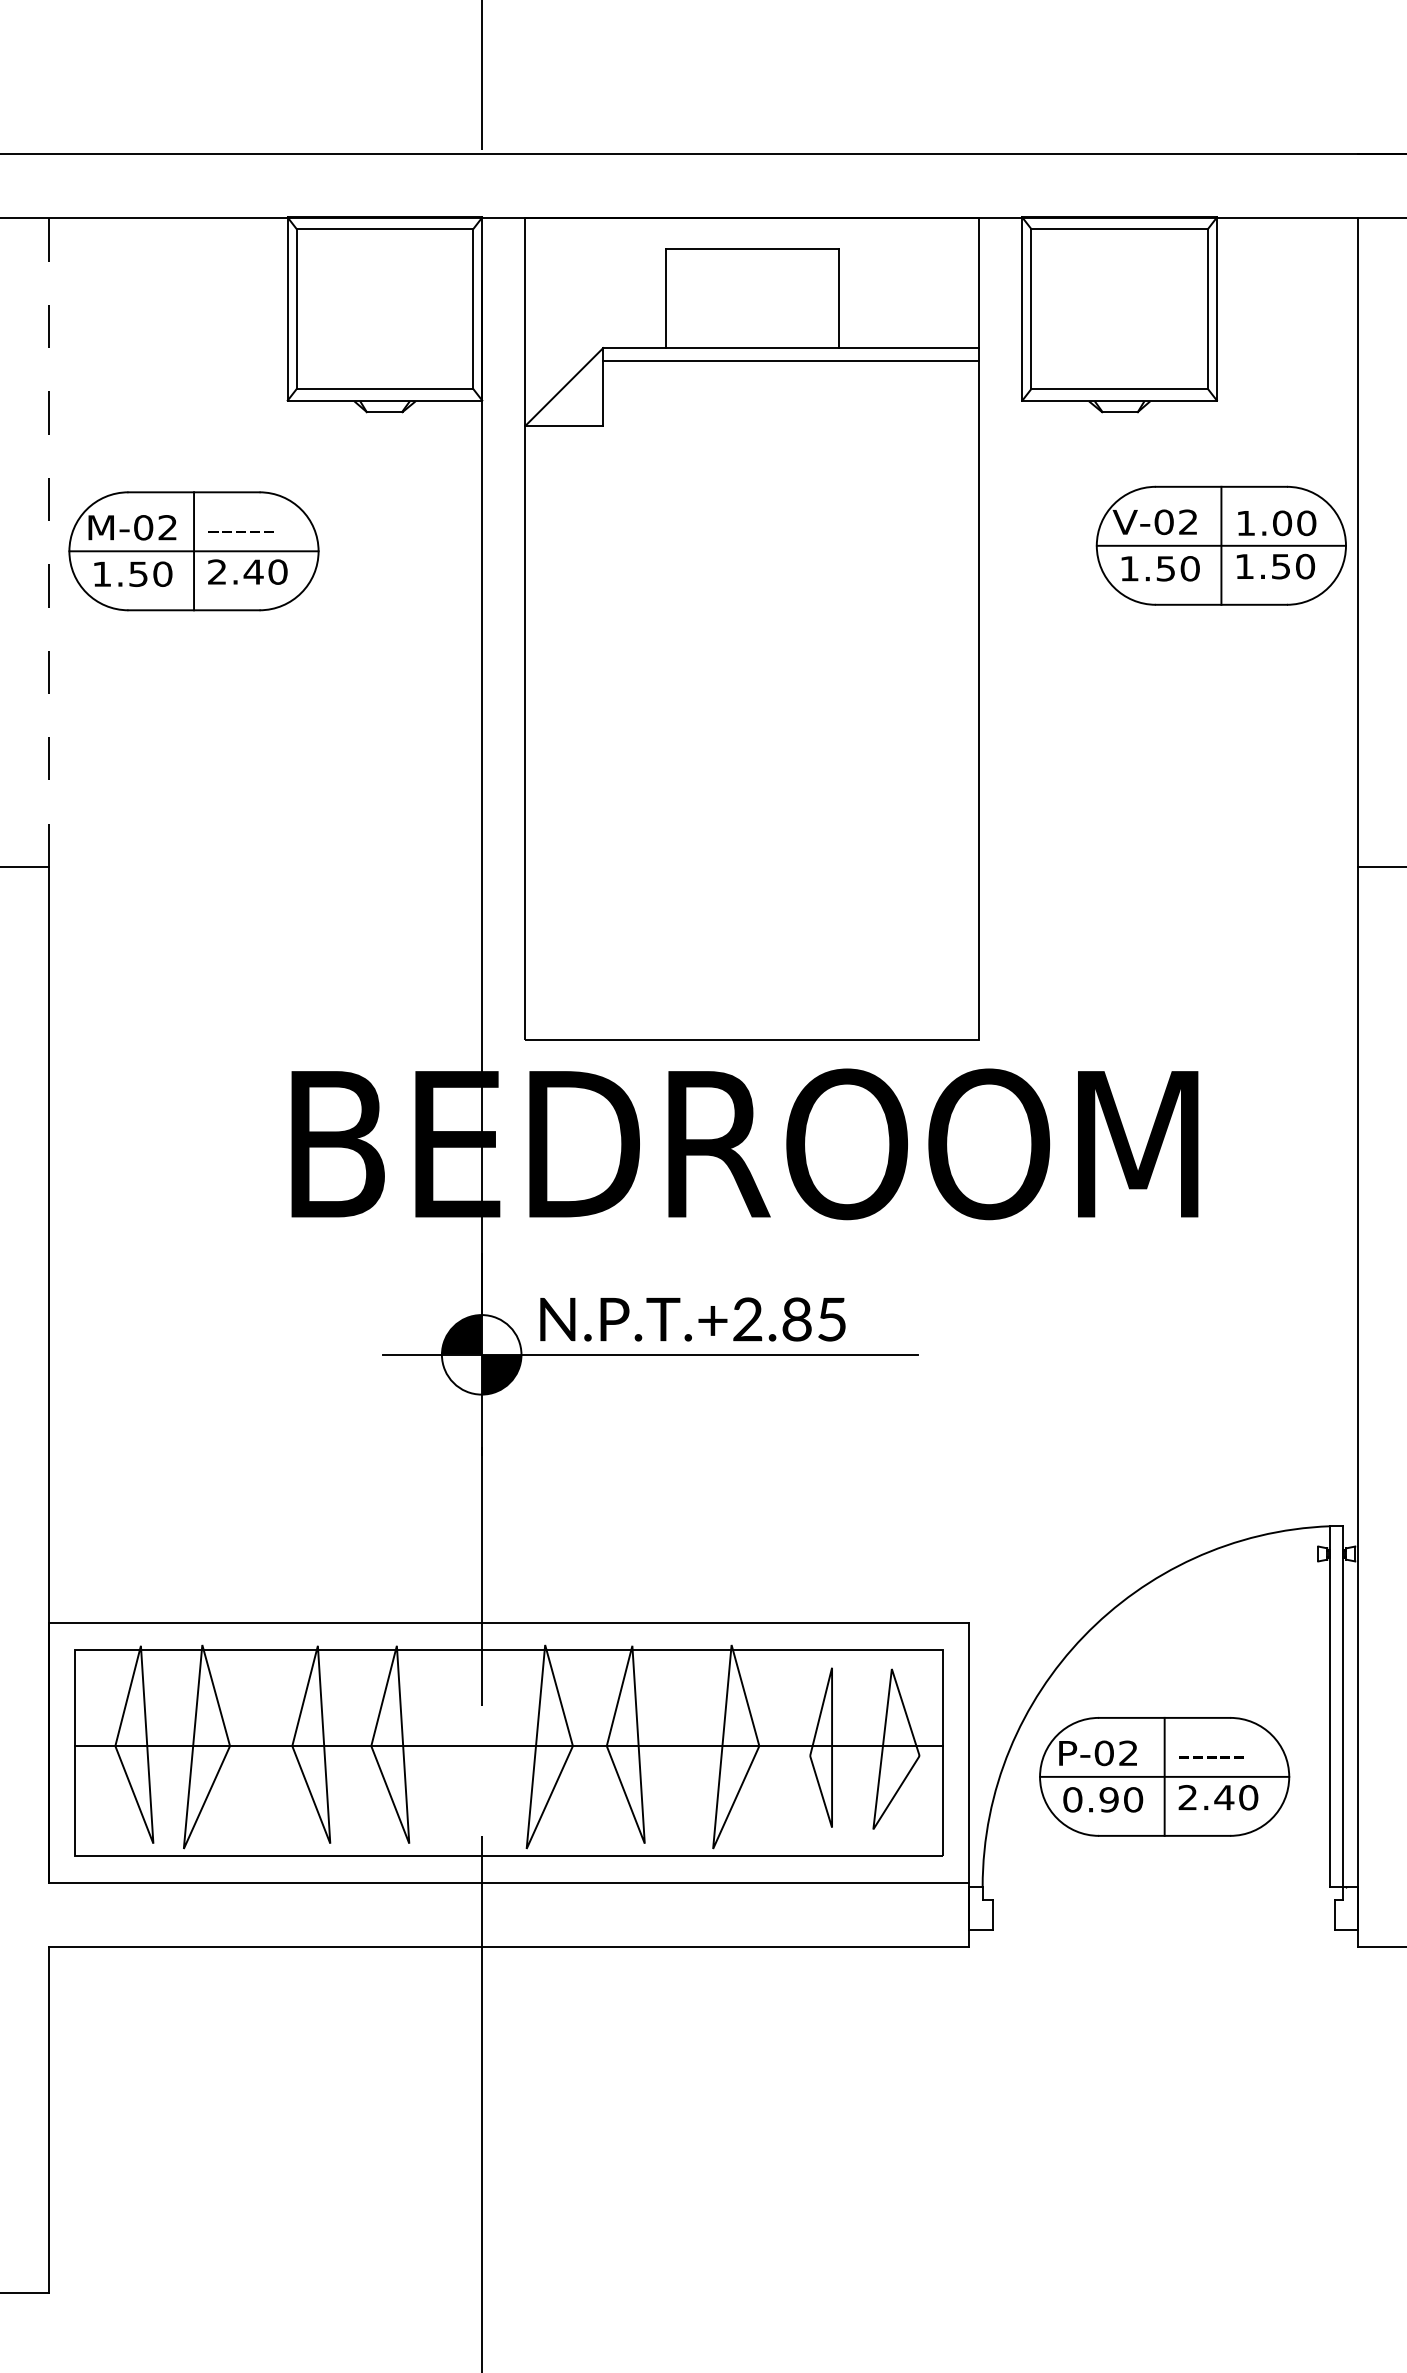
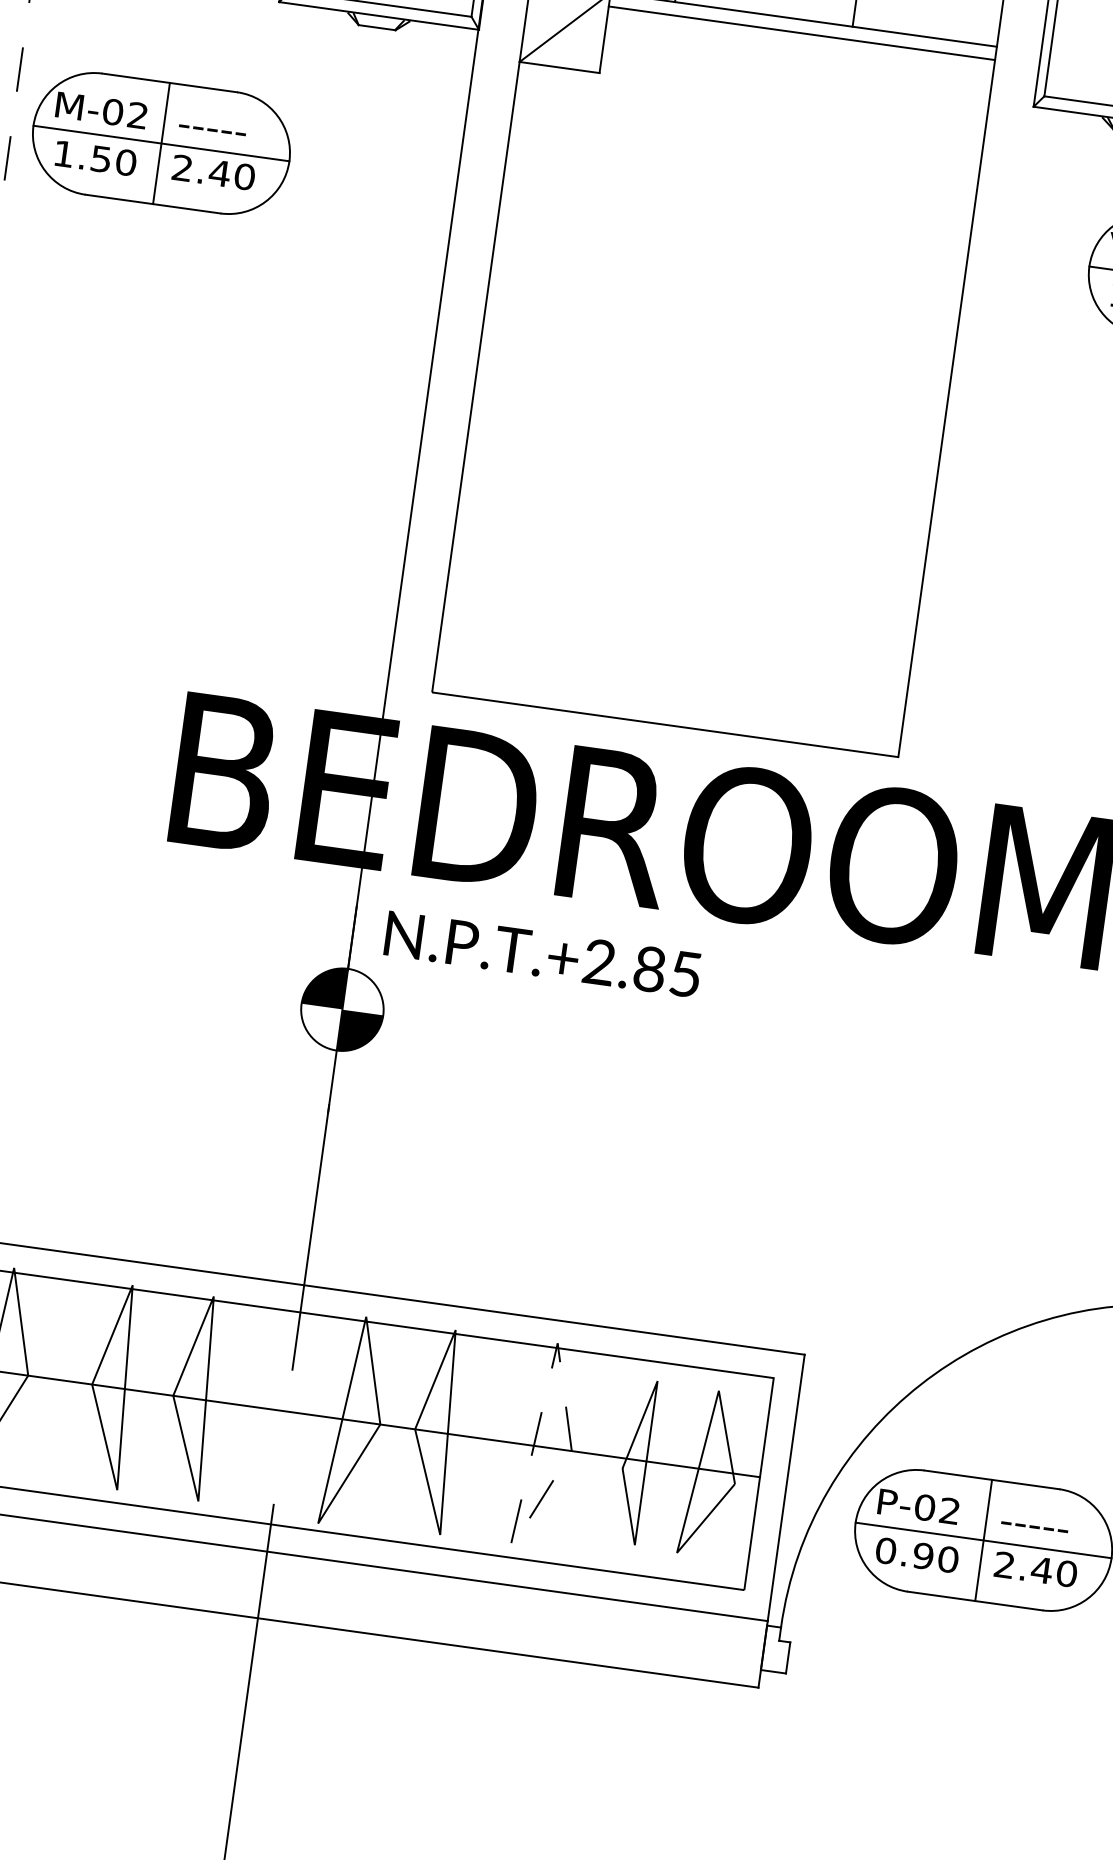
text: (692, 1319) -> (542, 954), moved
line: (650, 1354) -> (515, 1033), removed
line: (721, 1751) -> (532, 1451), solid -> dashed

